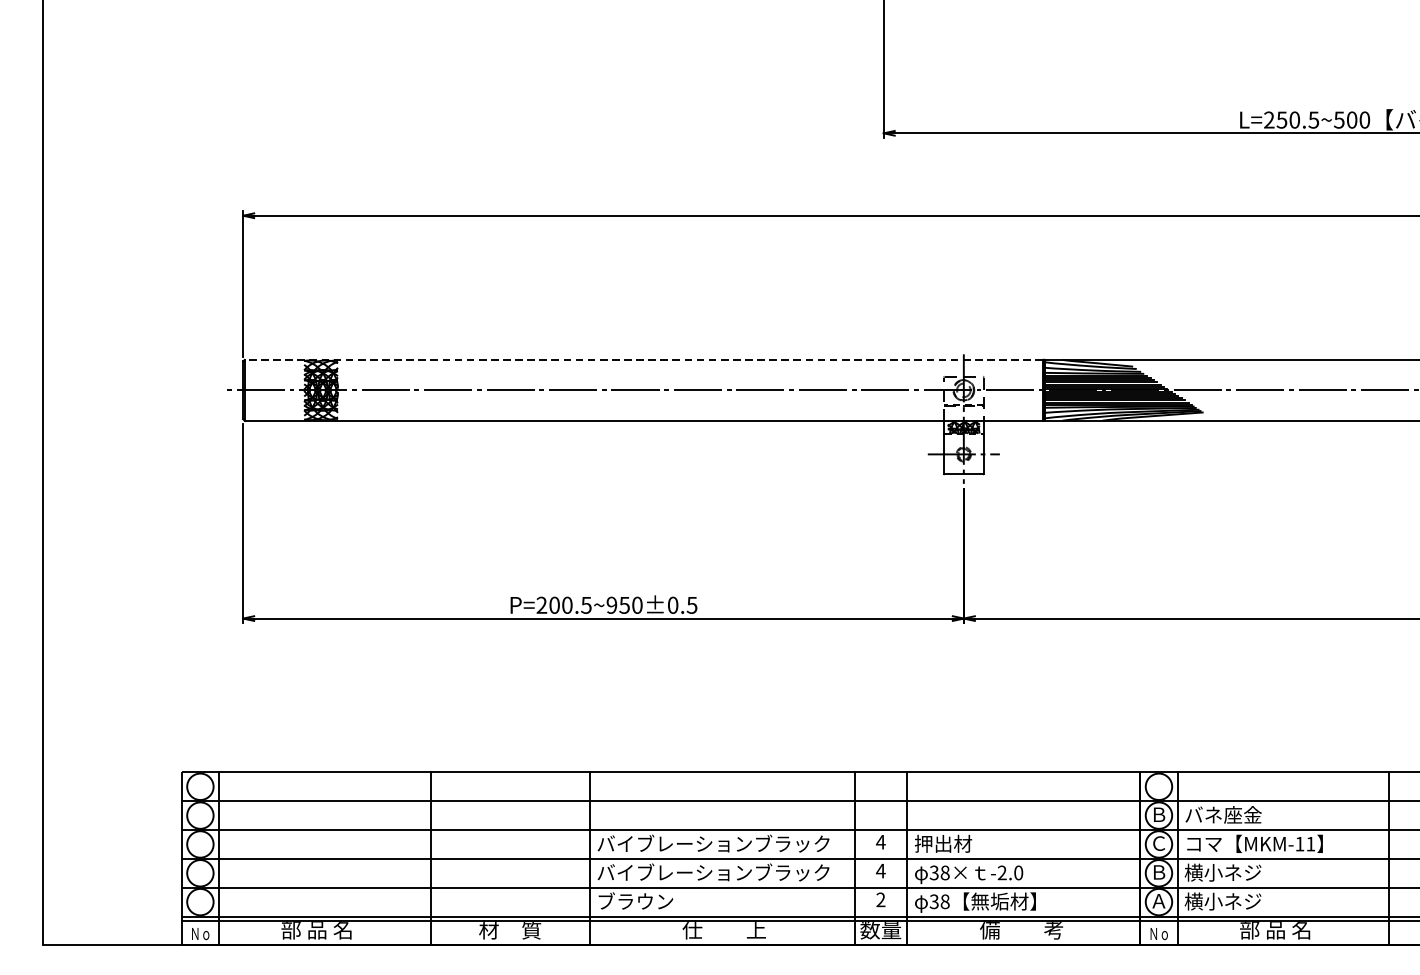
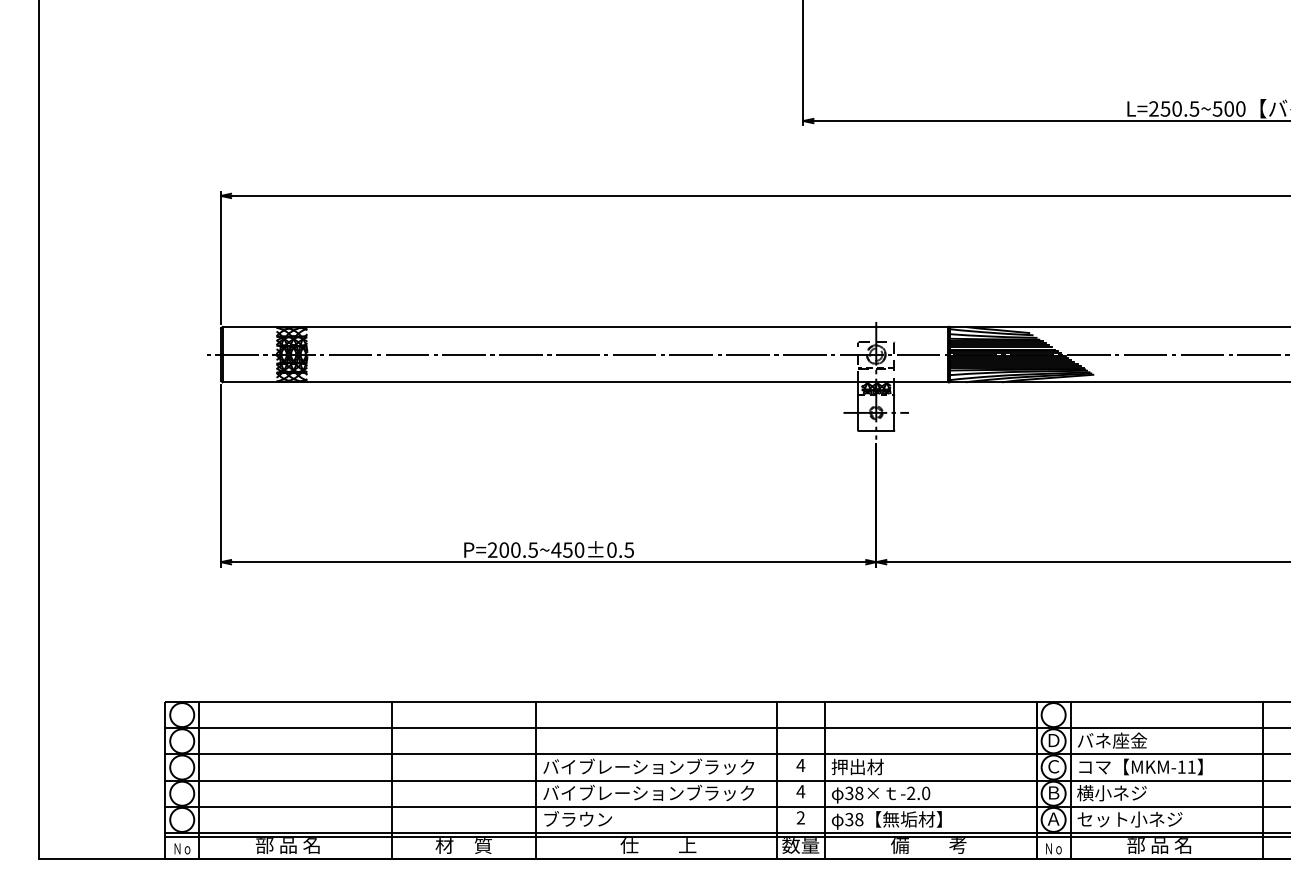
line: (644, 360) -> (585, 327), dashed -> solid
text: (612, 604) -> (556, 549), P=200.5~950±0.5 -> P=200.5~450±0.5
text: (1158, 814) -> (1053, 740), Ｂ -> Ｄ
text: (1242, 901) -> (1129, 819), 横小ネジ -> セット小ネジ

